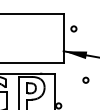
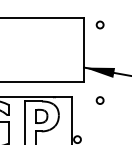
circle: (73, 28) -> (99, 24), moved
circle: (85, 79) -> (99, 99), moved

